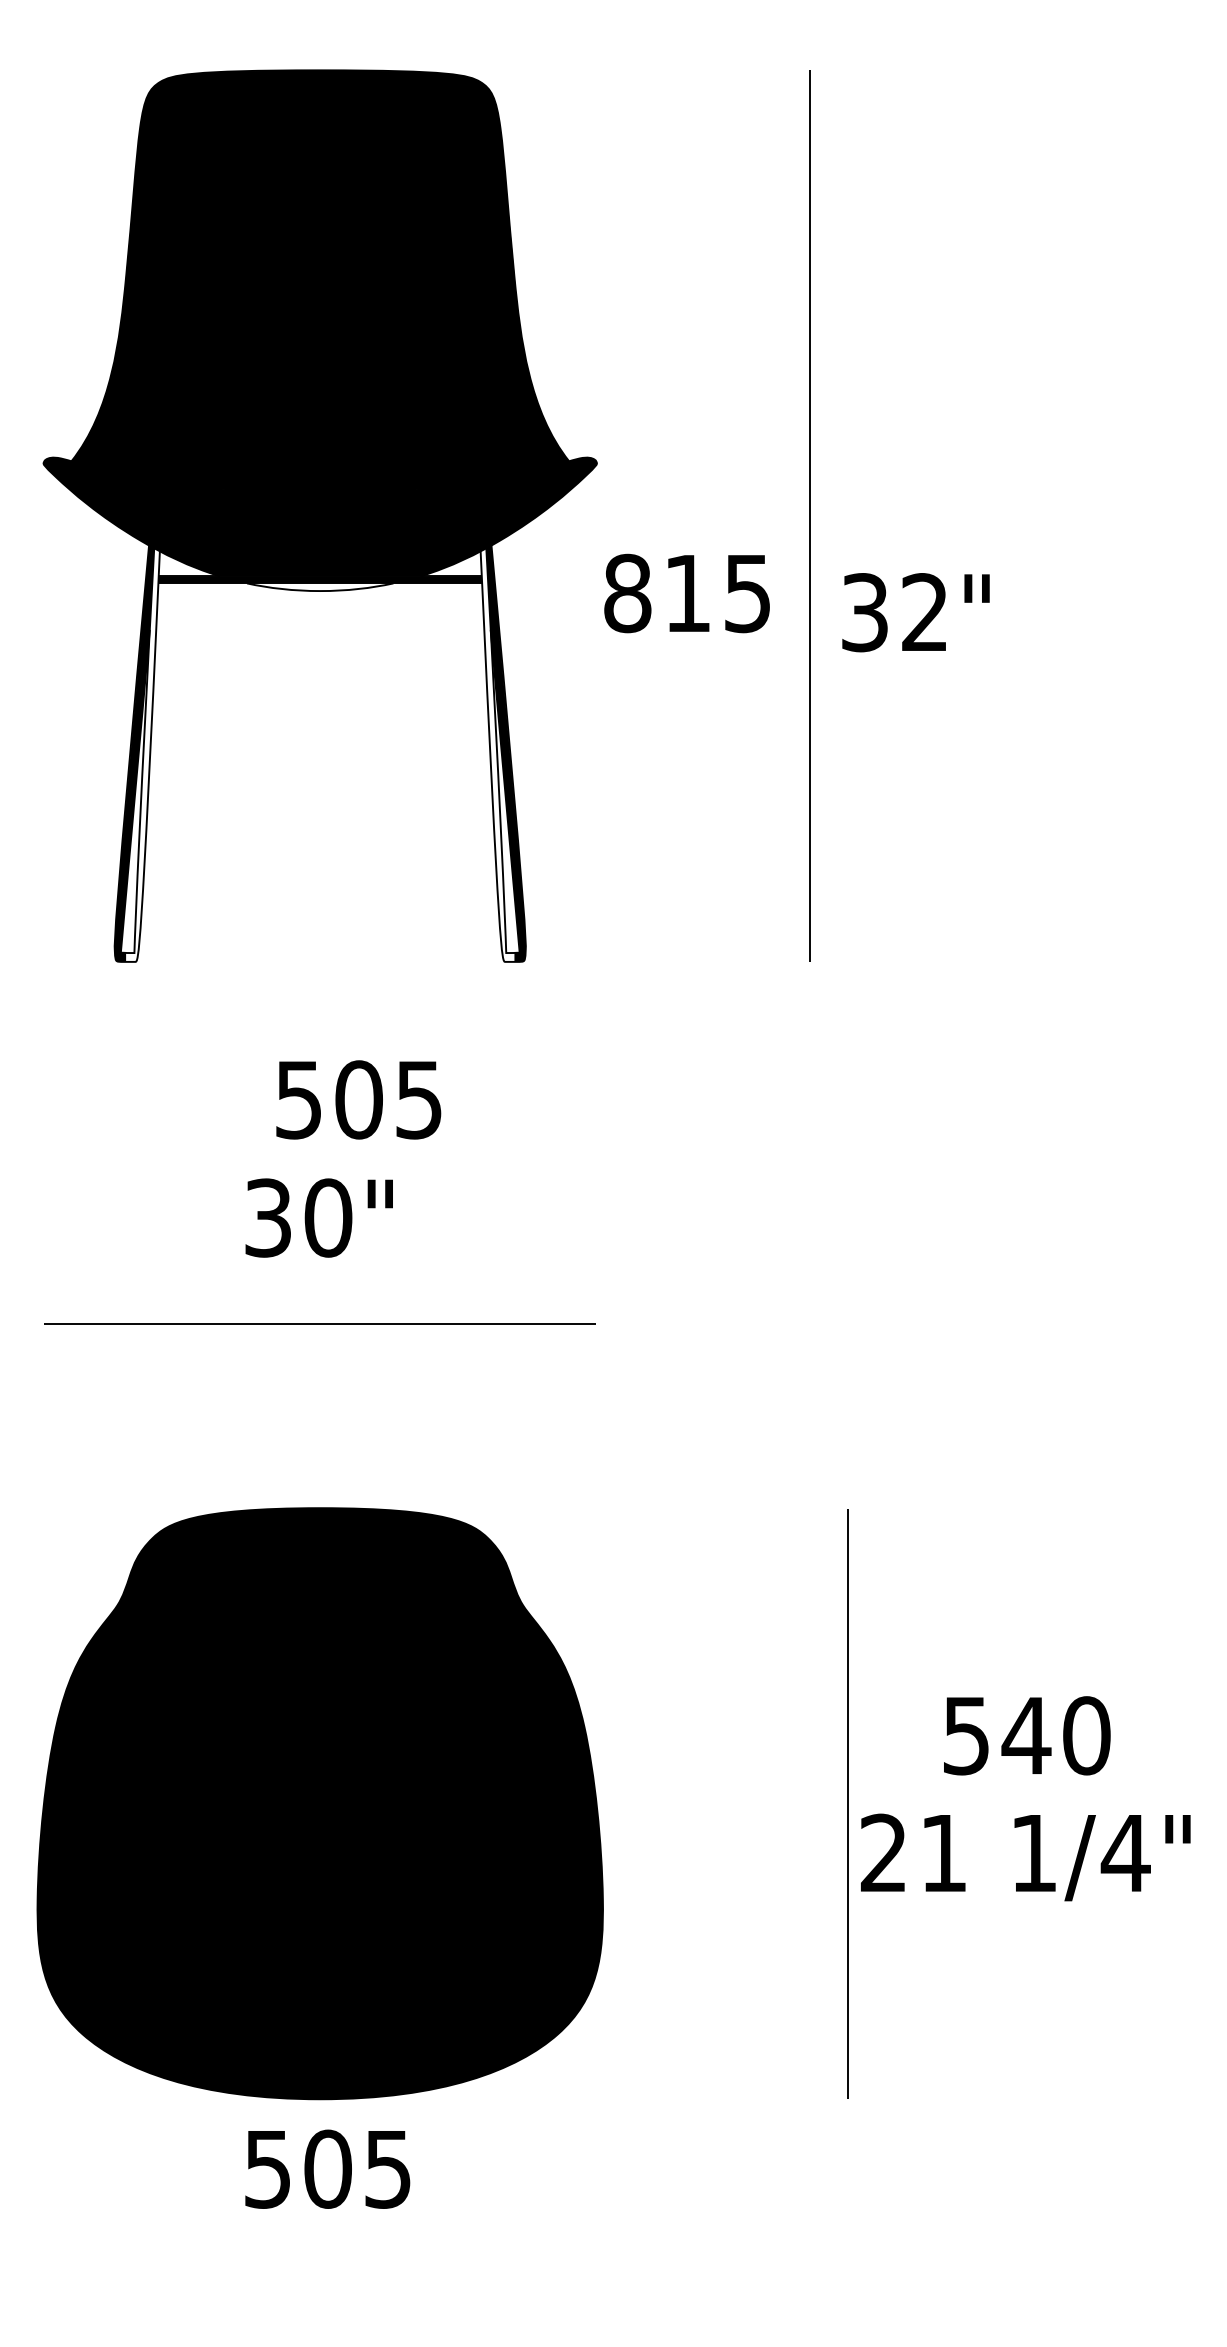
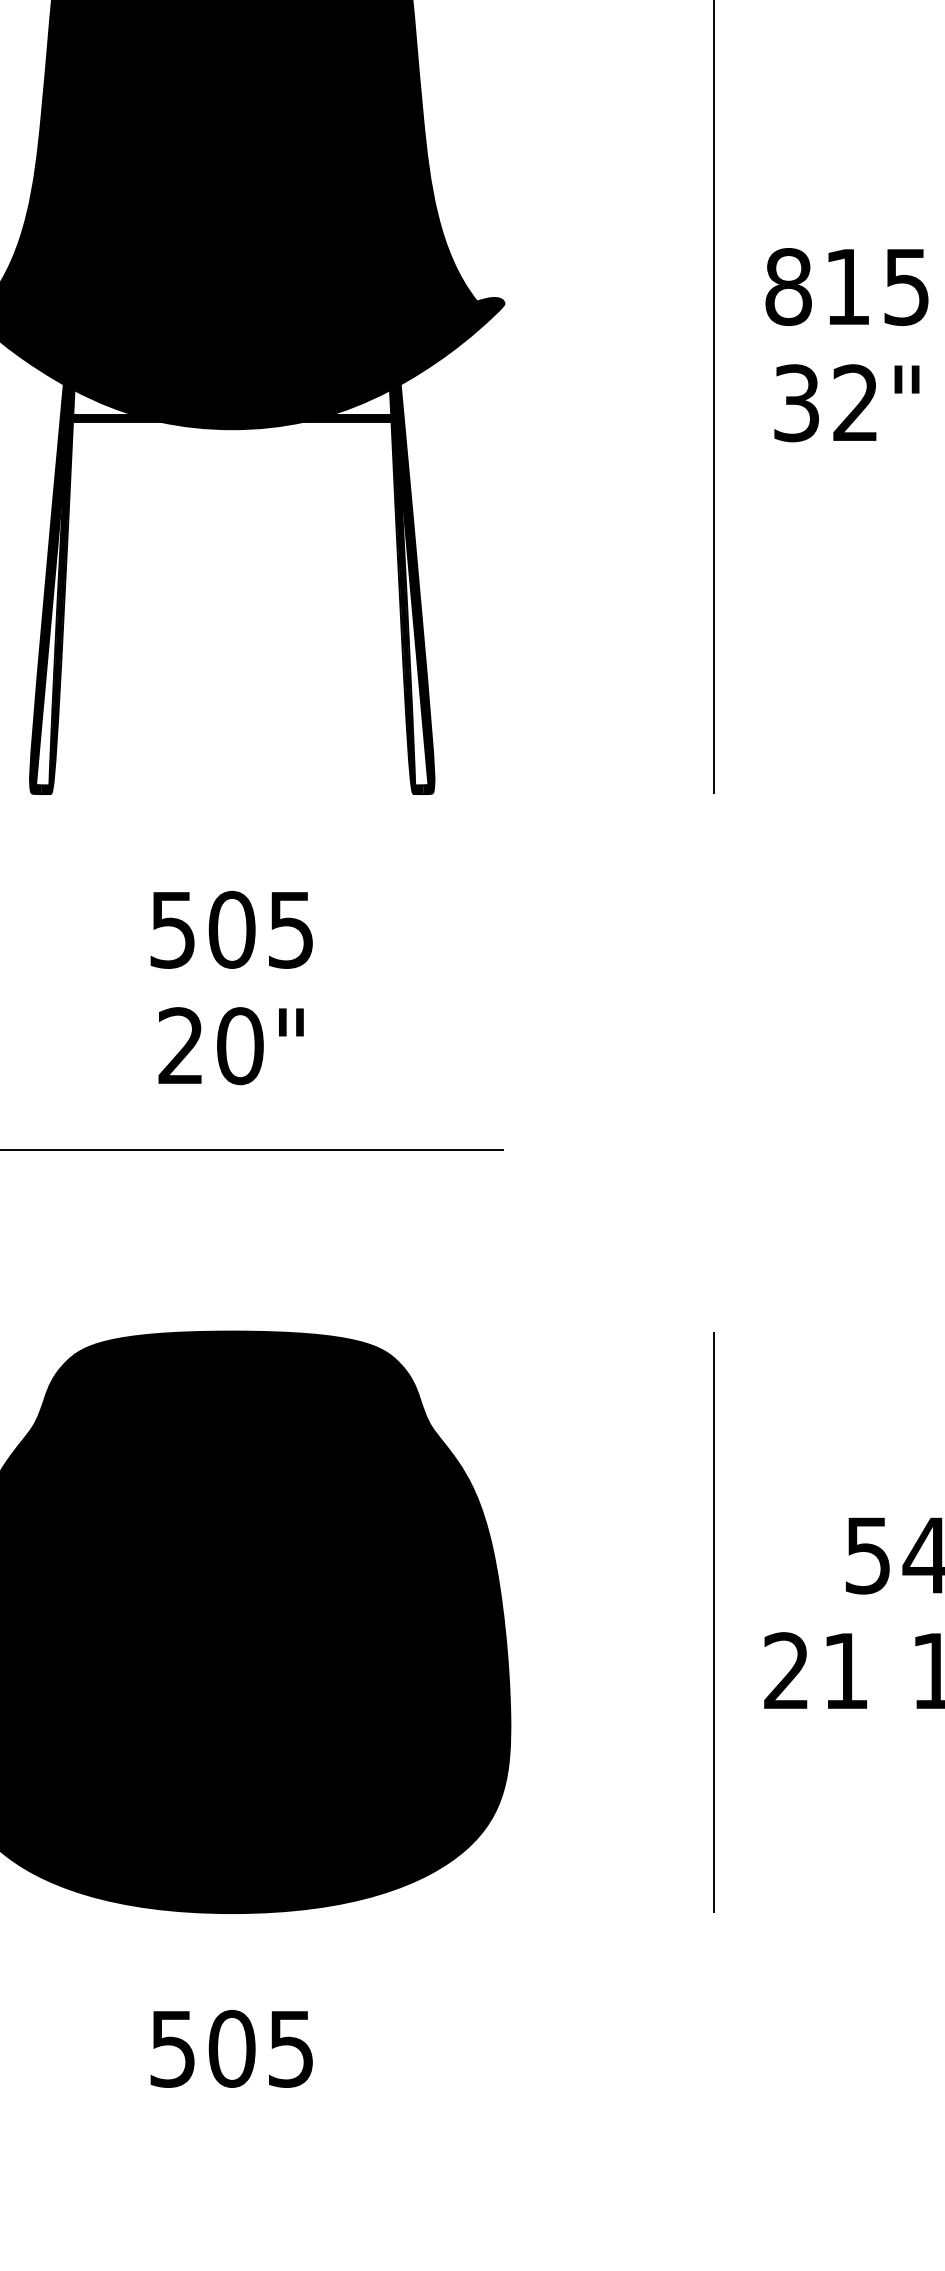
fill: (320, 587) -> (232, 425), added
text: (686, 593) -> (846, 286), moved
text: (915, 612) -> (846, 403), moved
fill: (142, 754) -> (57, 590), added
fill: (497, 754) -> (406, 590), added
text: (358, 1099) -> (231, 929), moved
text: (267, 1217) -> (180, 1045), 30" -> 20"
line: (847, 1803) -> (713, 1622), moved
text: (327, 2168) -> (231, 2048), moved

